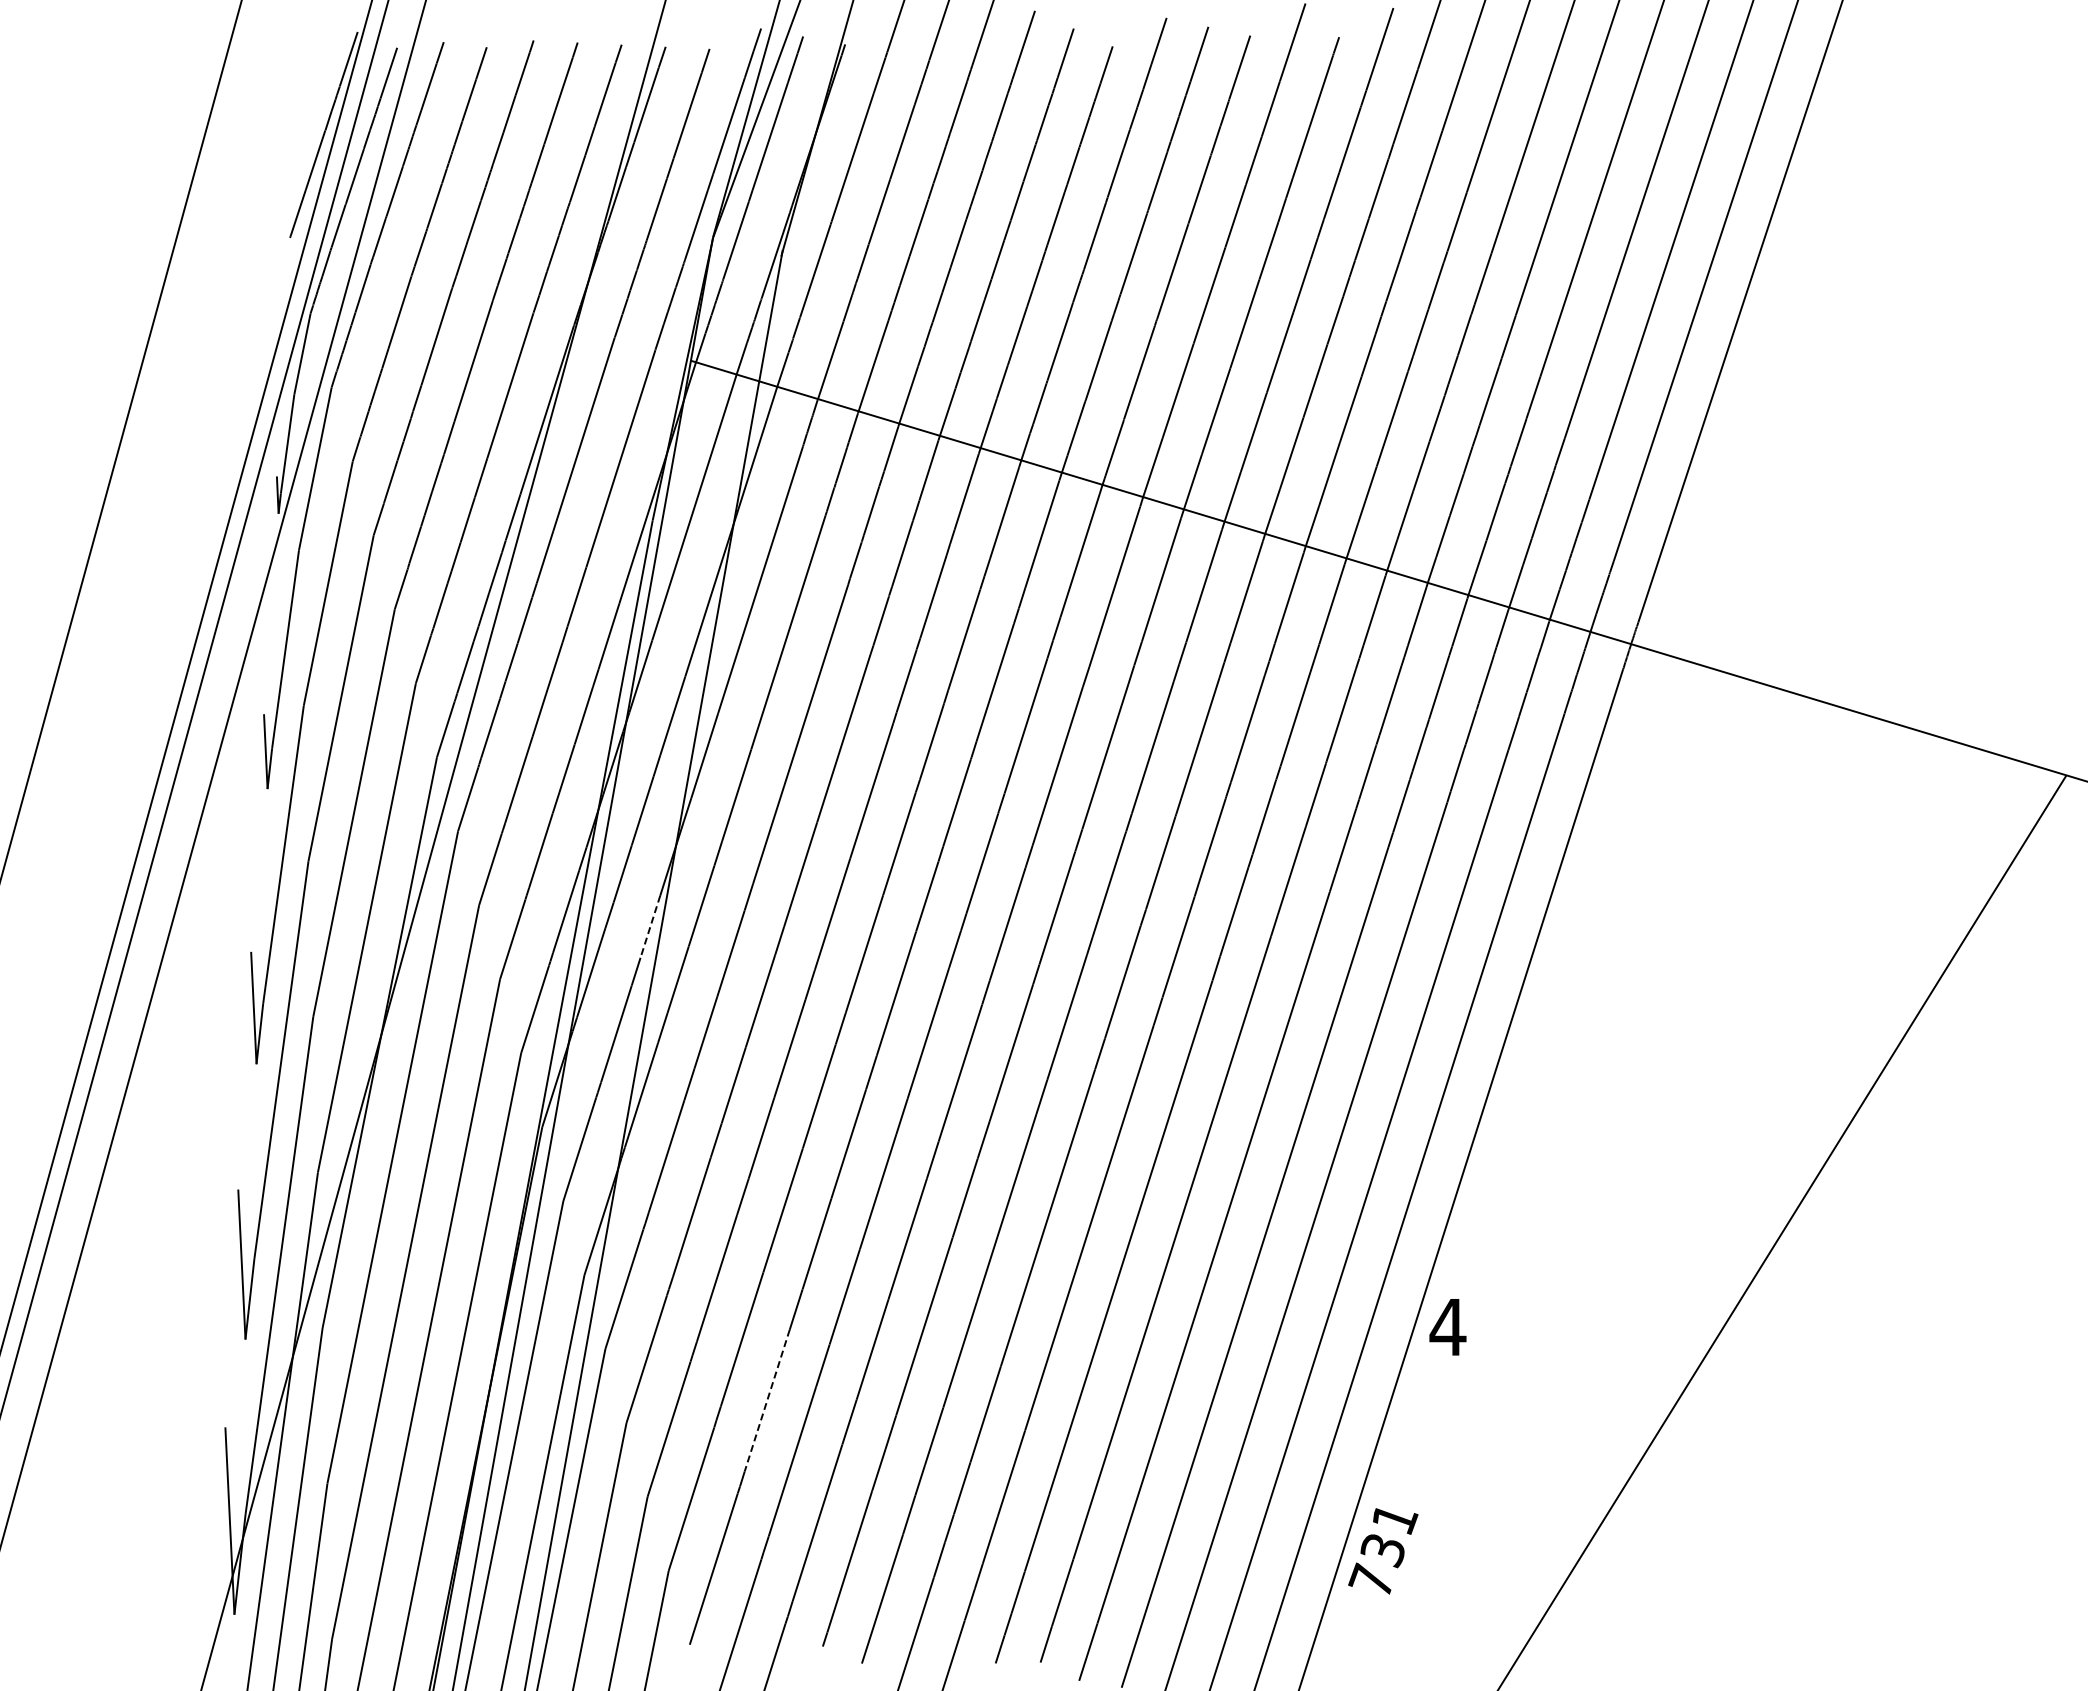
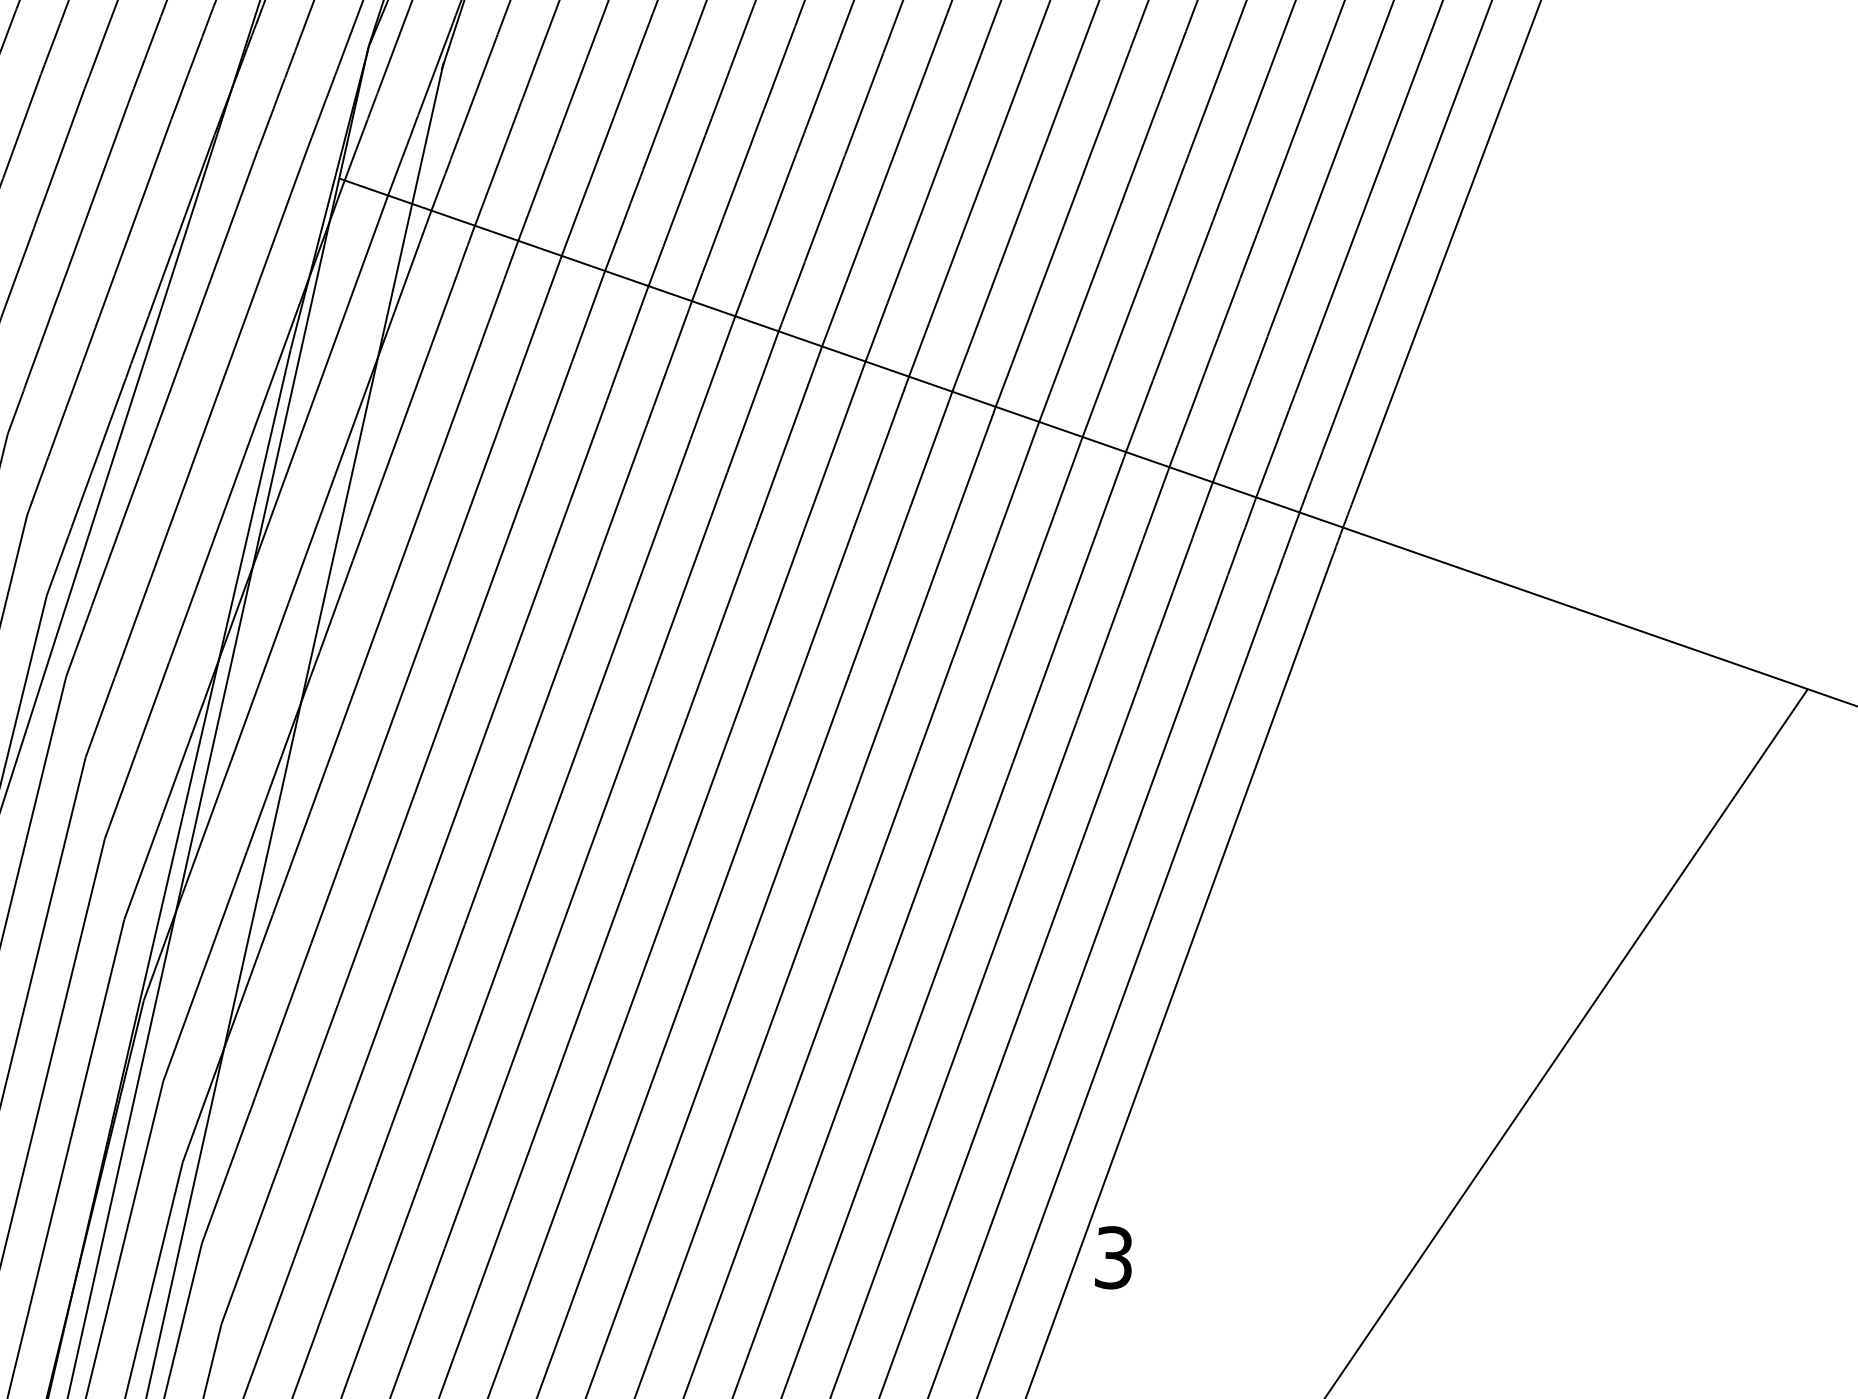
line: (650, 926) -> (269, 788), dashed -> solid
text: (1447, 1327) -> (1113, 1258), 4 -> 3
line: (767, 1401) -> (374, 1307), dashed -> solid

